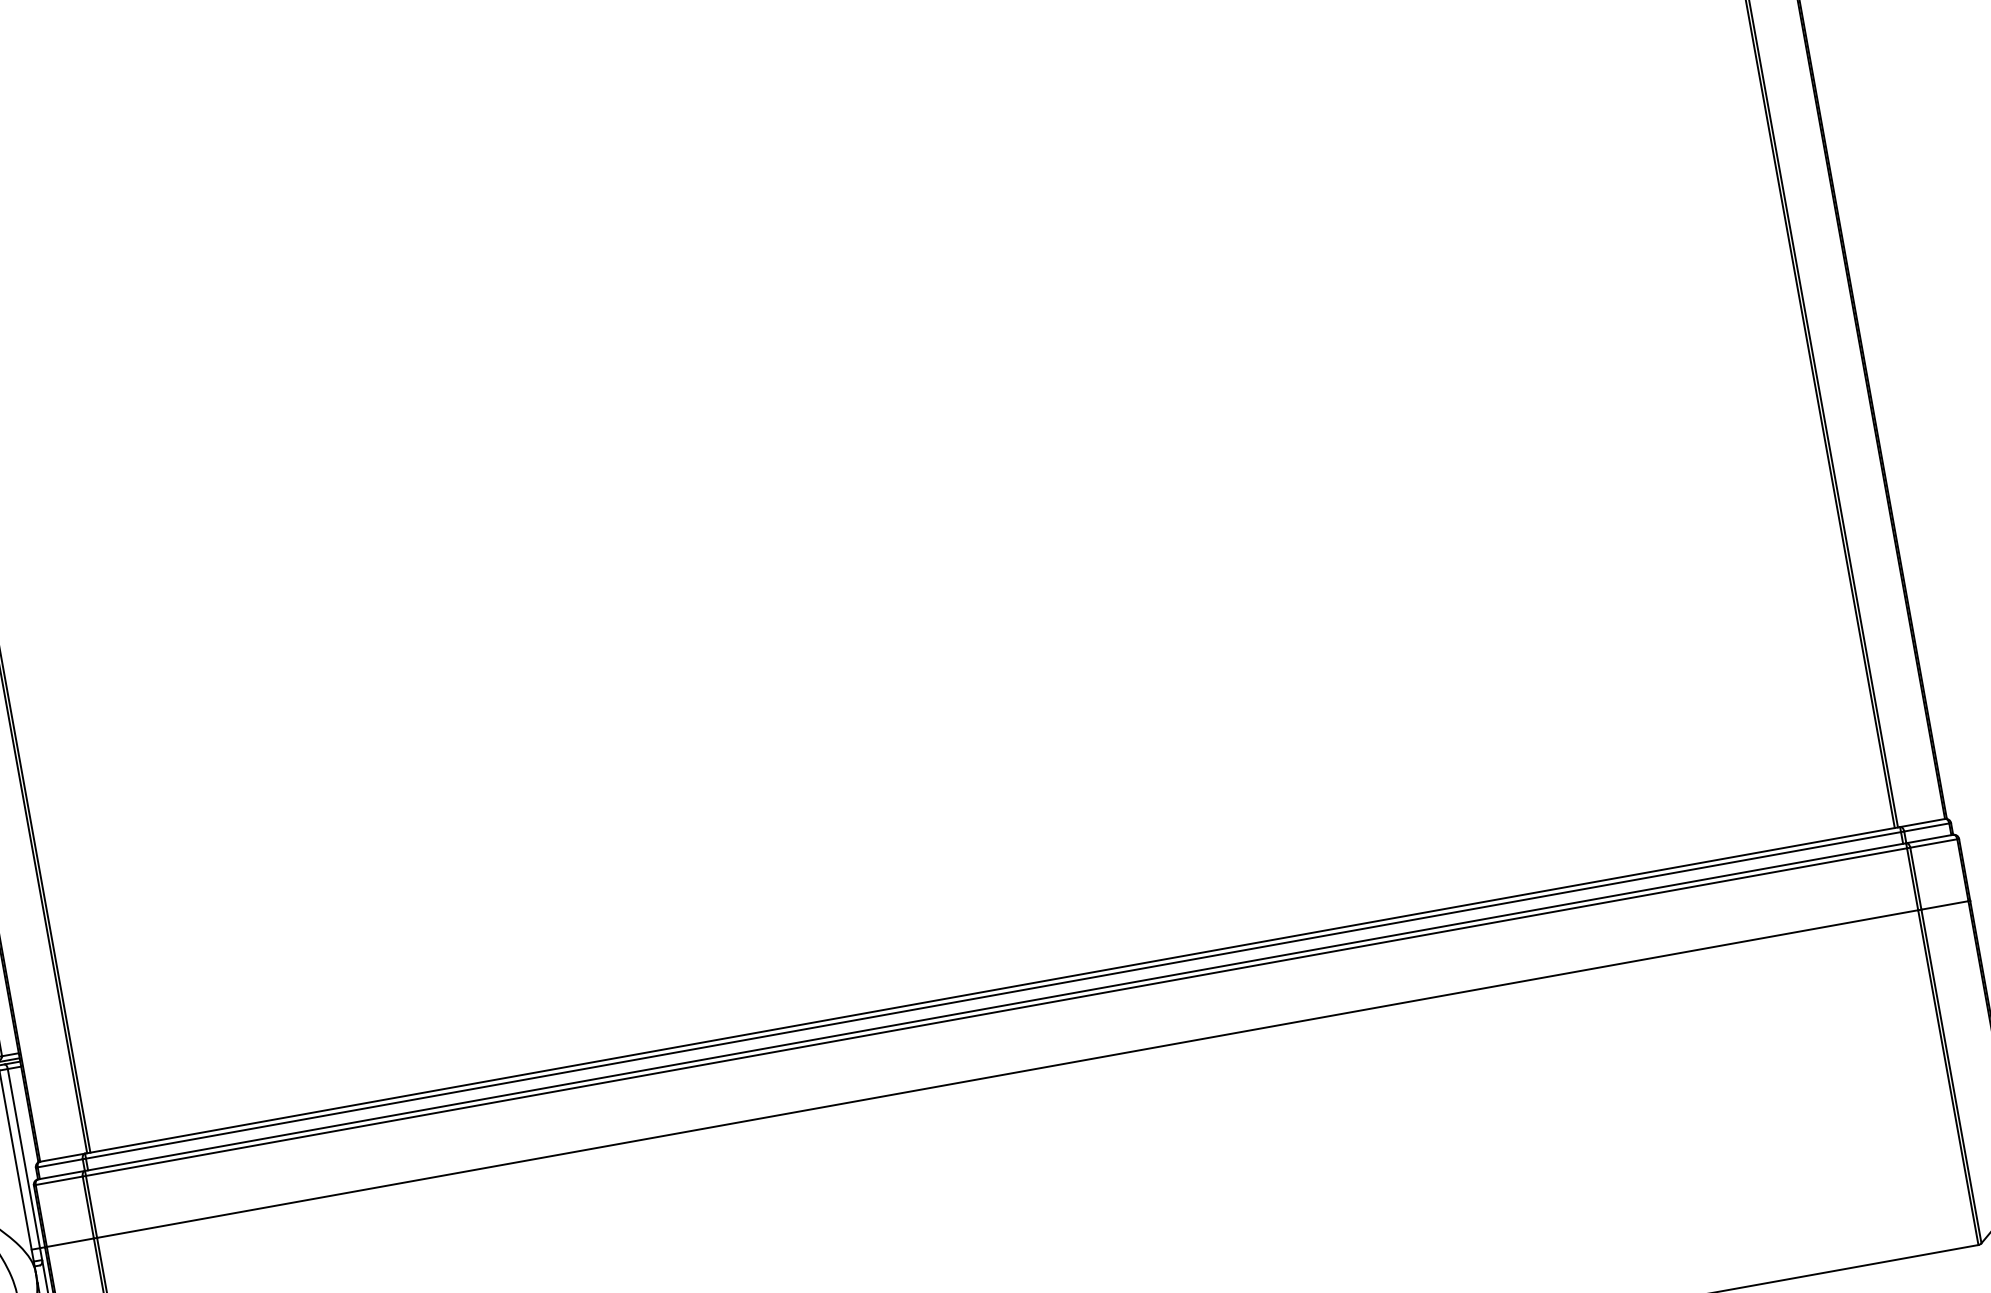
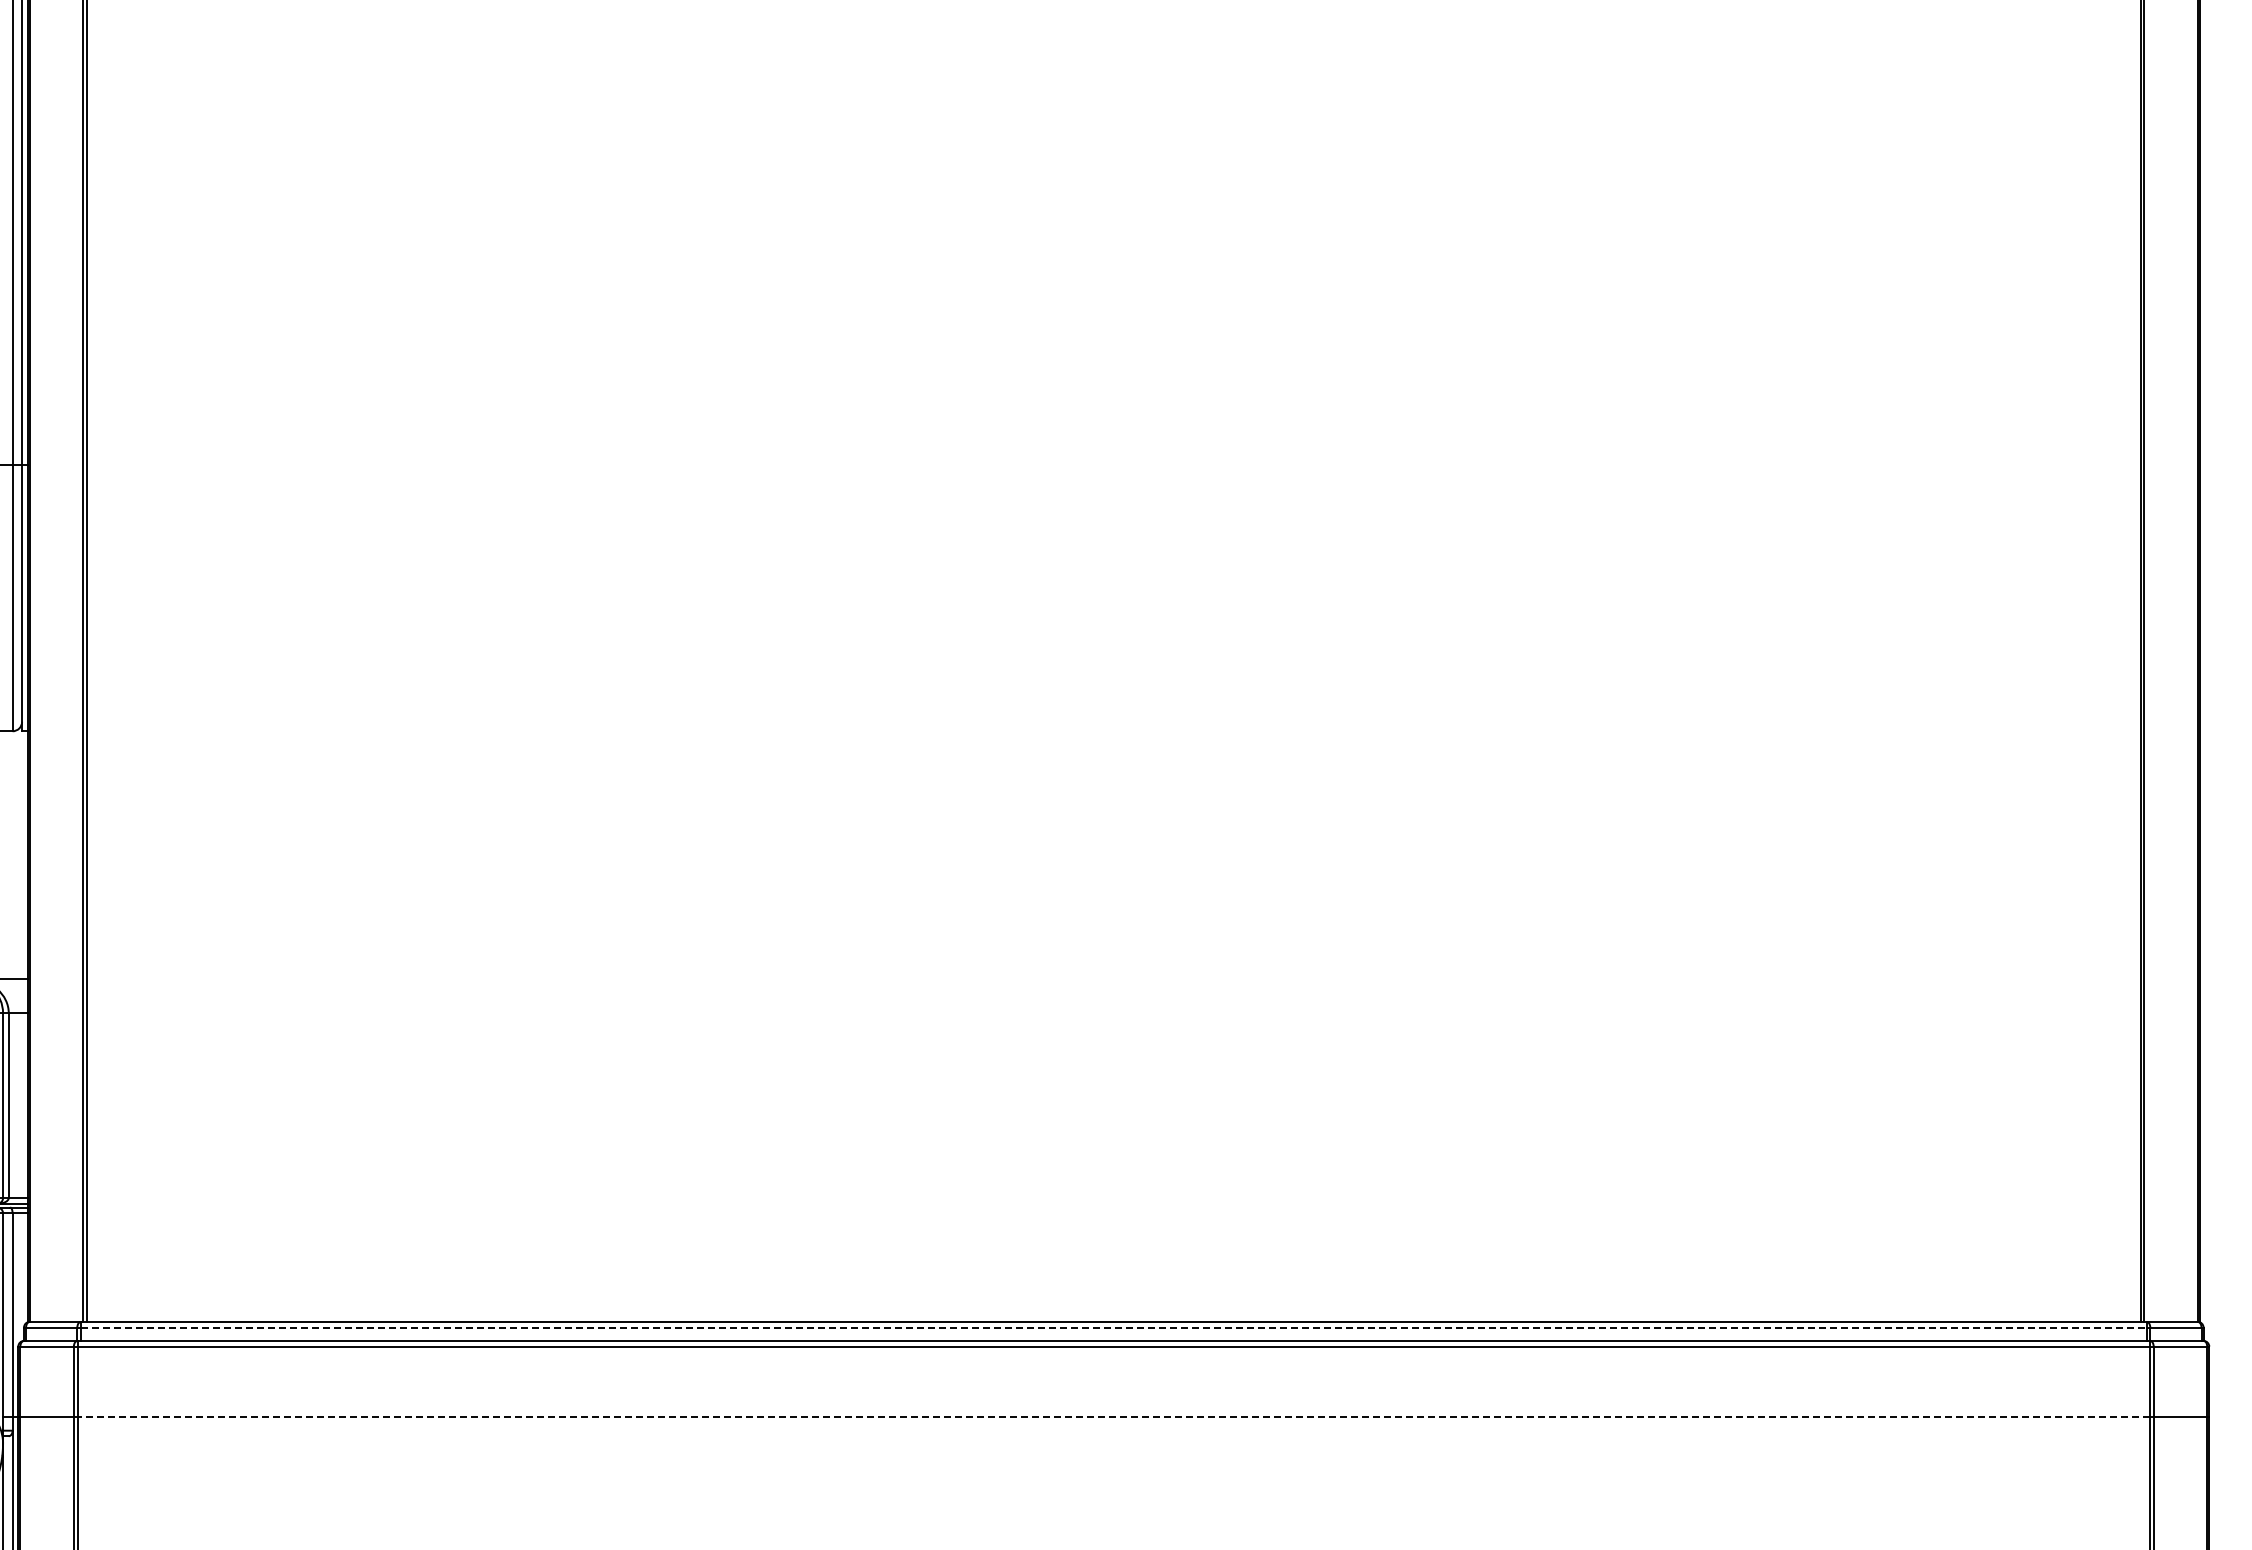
line: (993, 995) -> (1113, 1327), solid -> dashed
line: (1007, 1074) -> (1113, 1417), solid -> dashed

